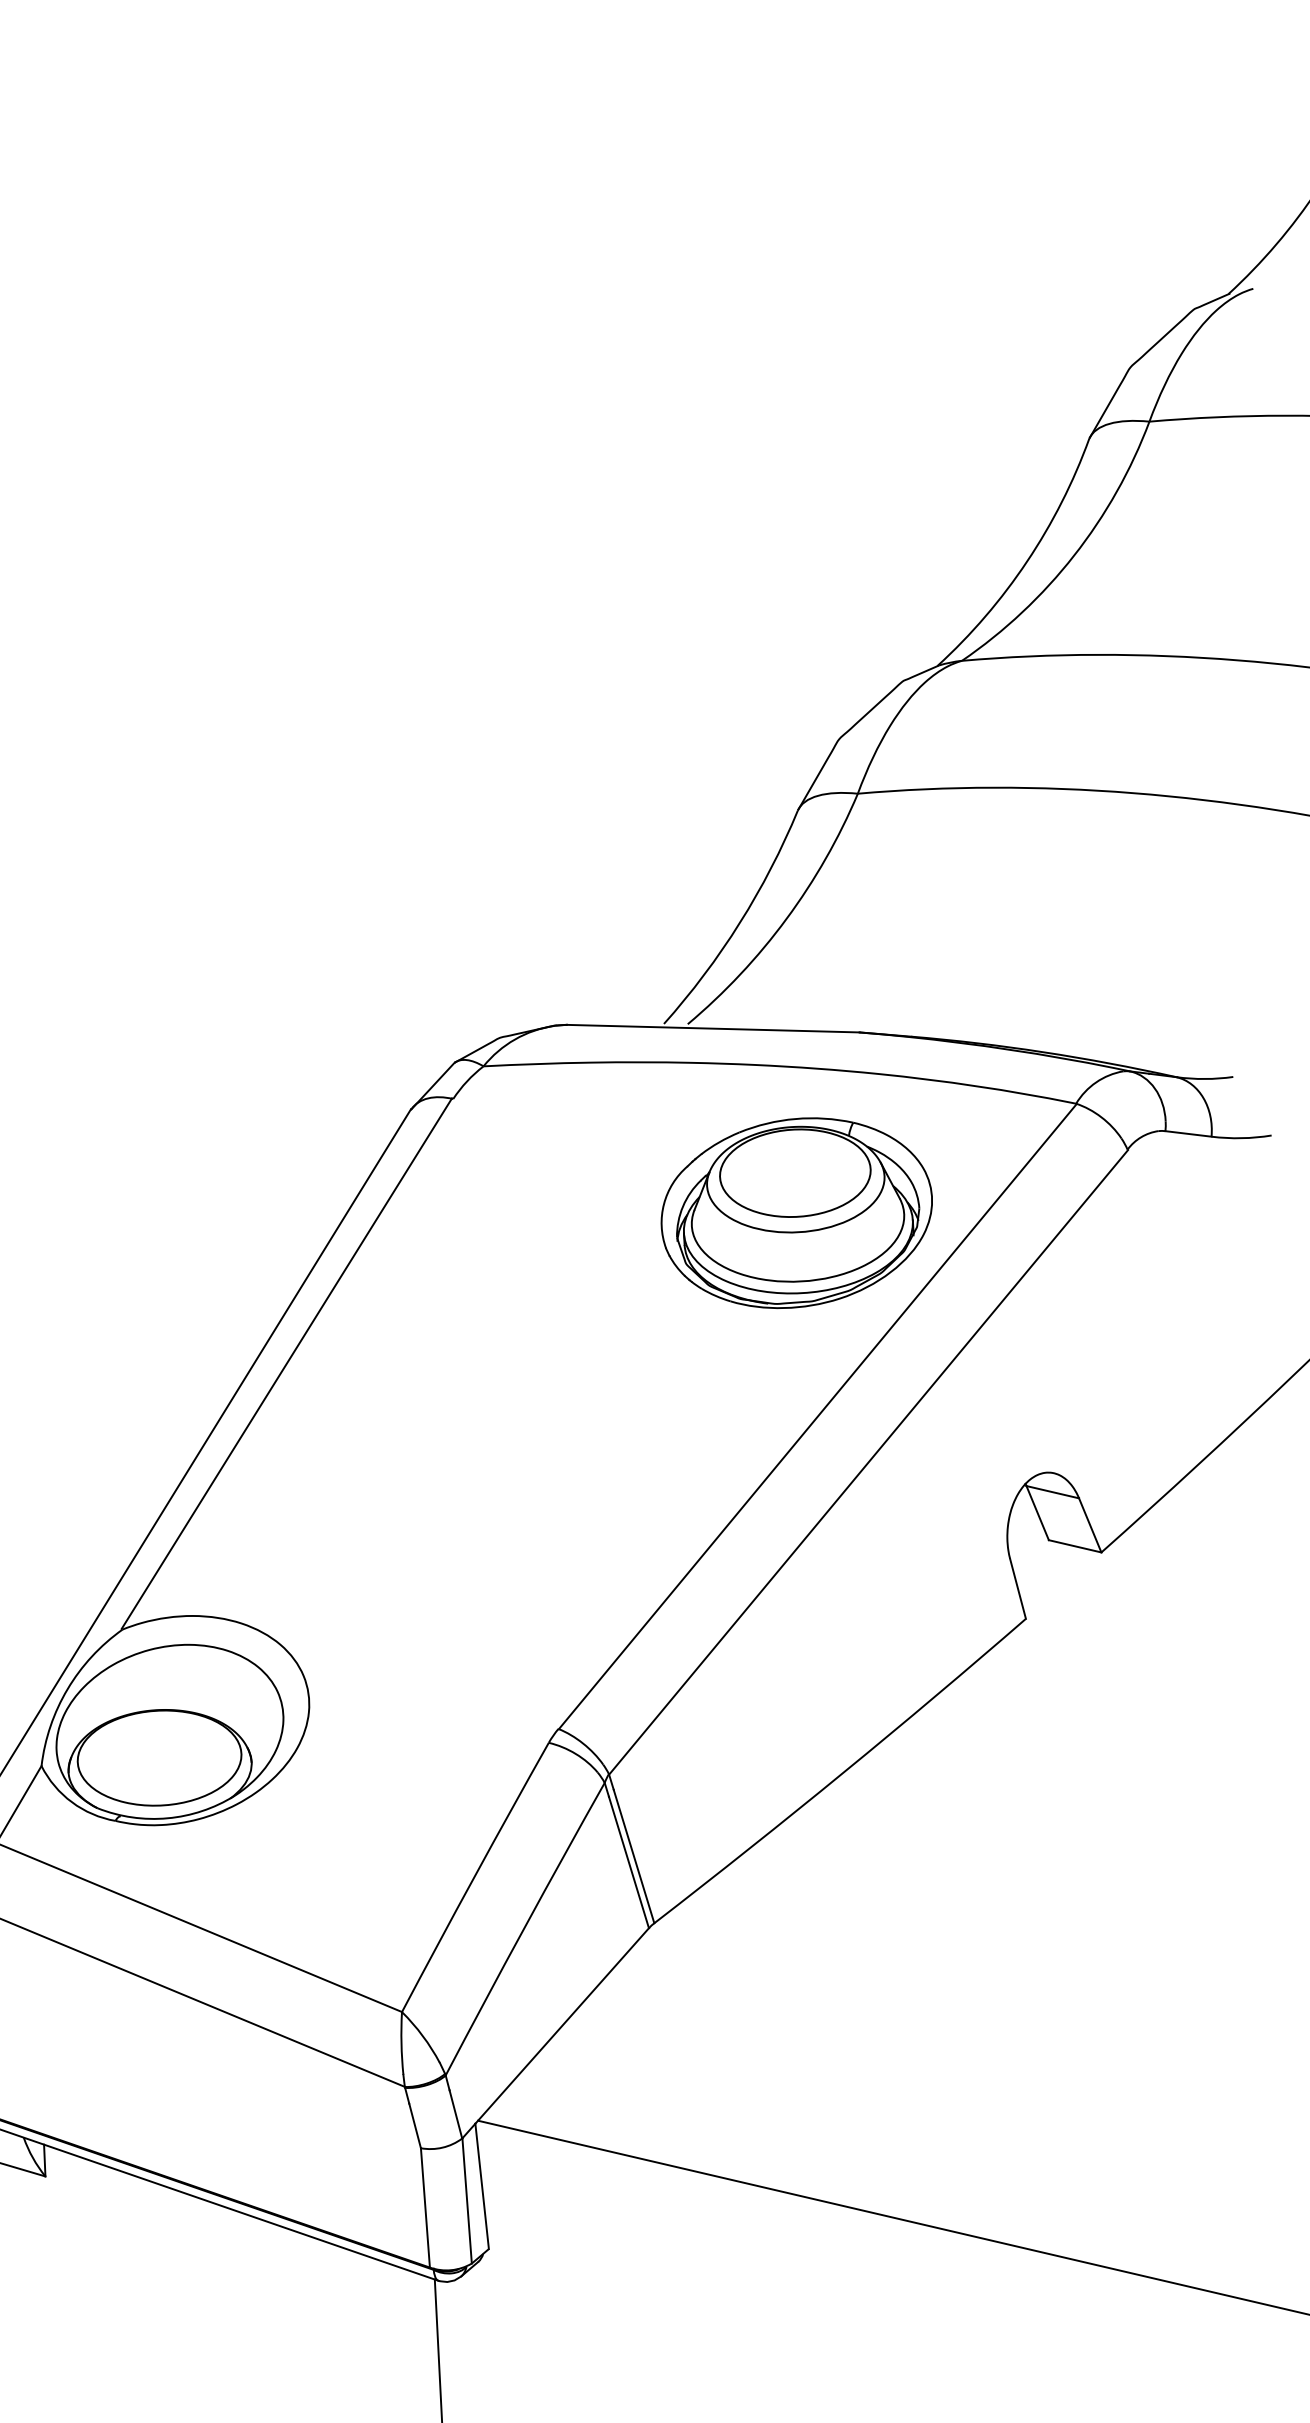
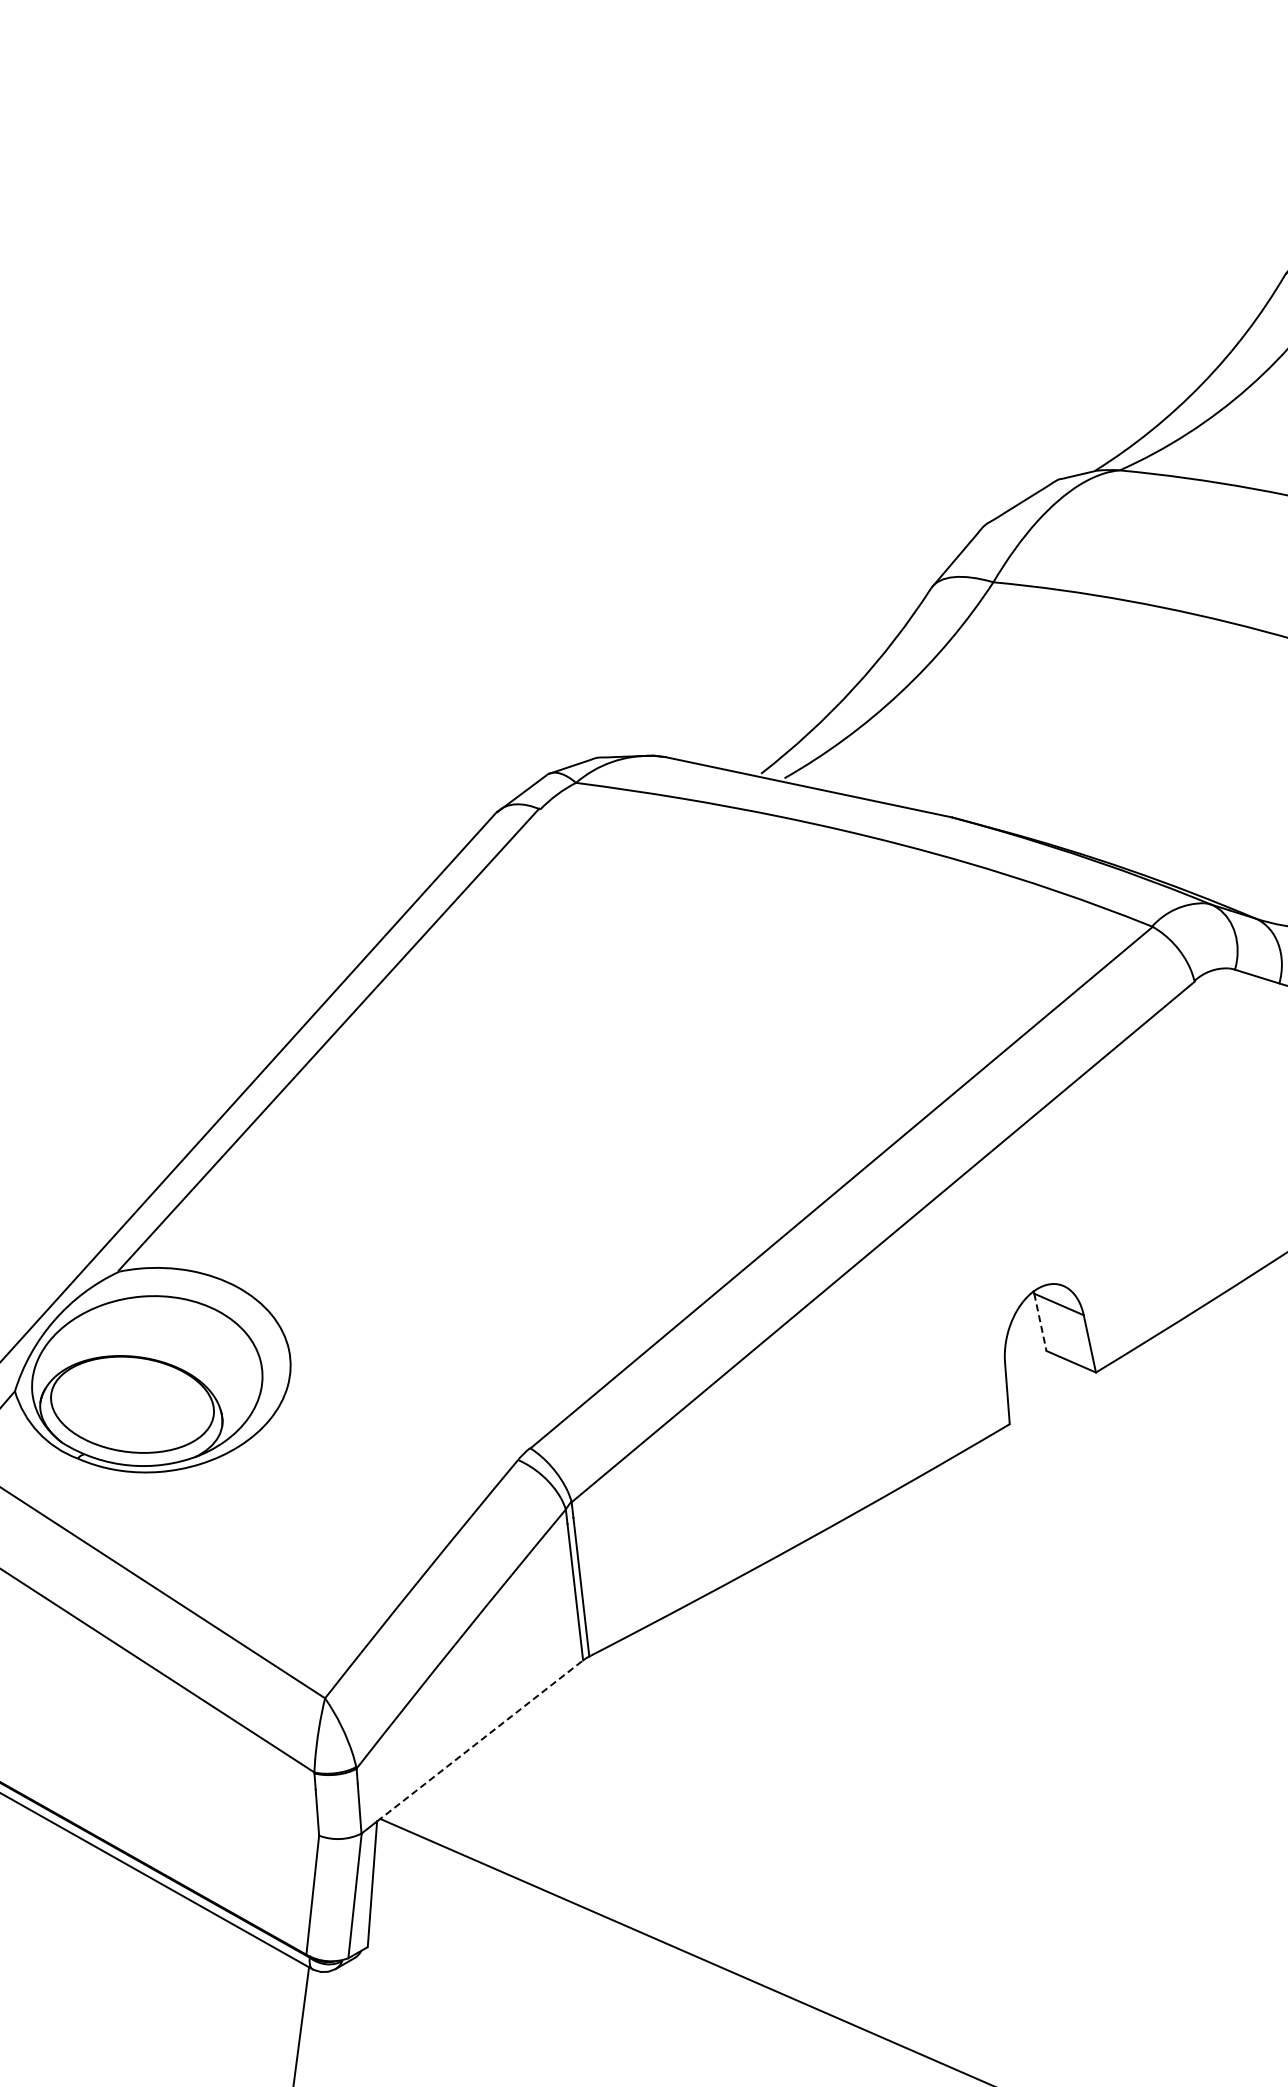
part: (796, 1213) -> (857, 984), removed
line: (1037, 1513) -> (1040, 1322), solid -> dashed
line: (562, 2025) -> (480, 1740), solid -> dashed

